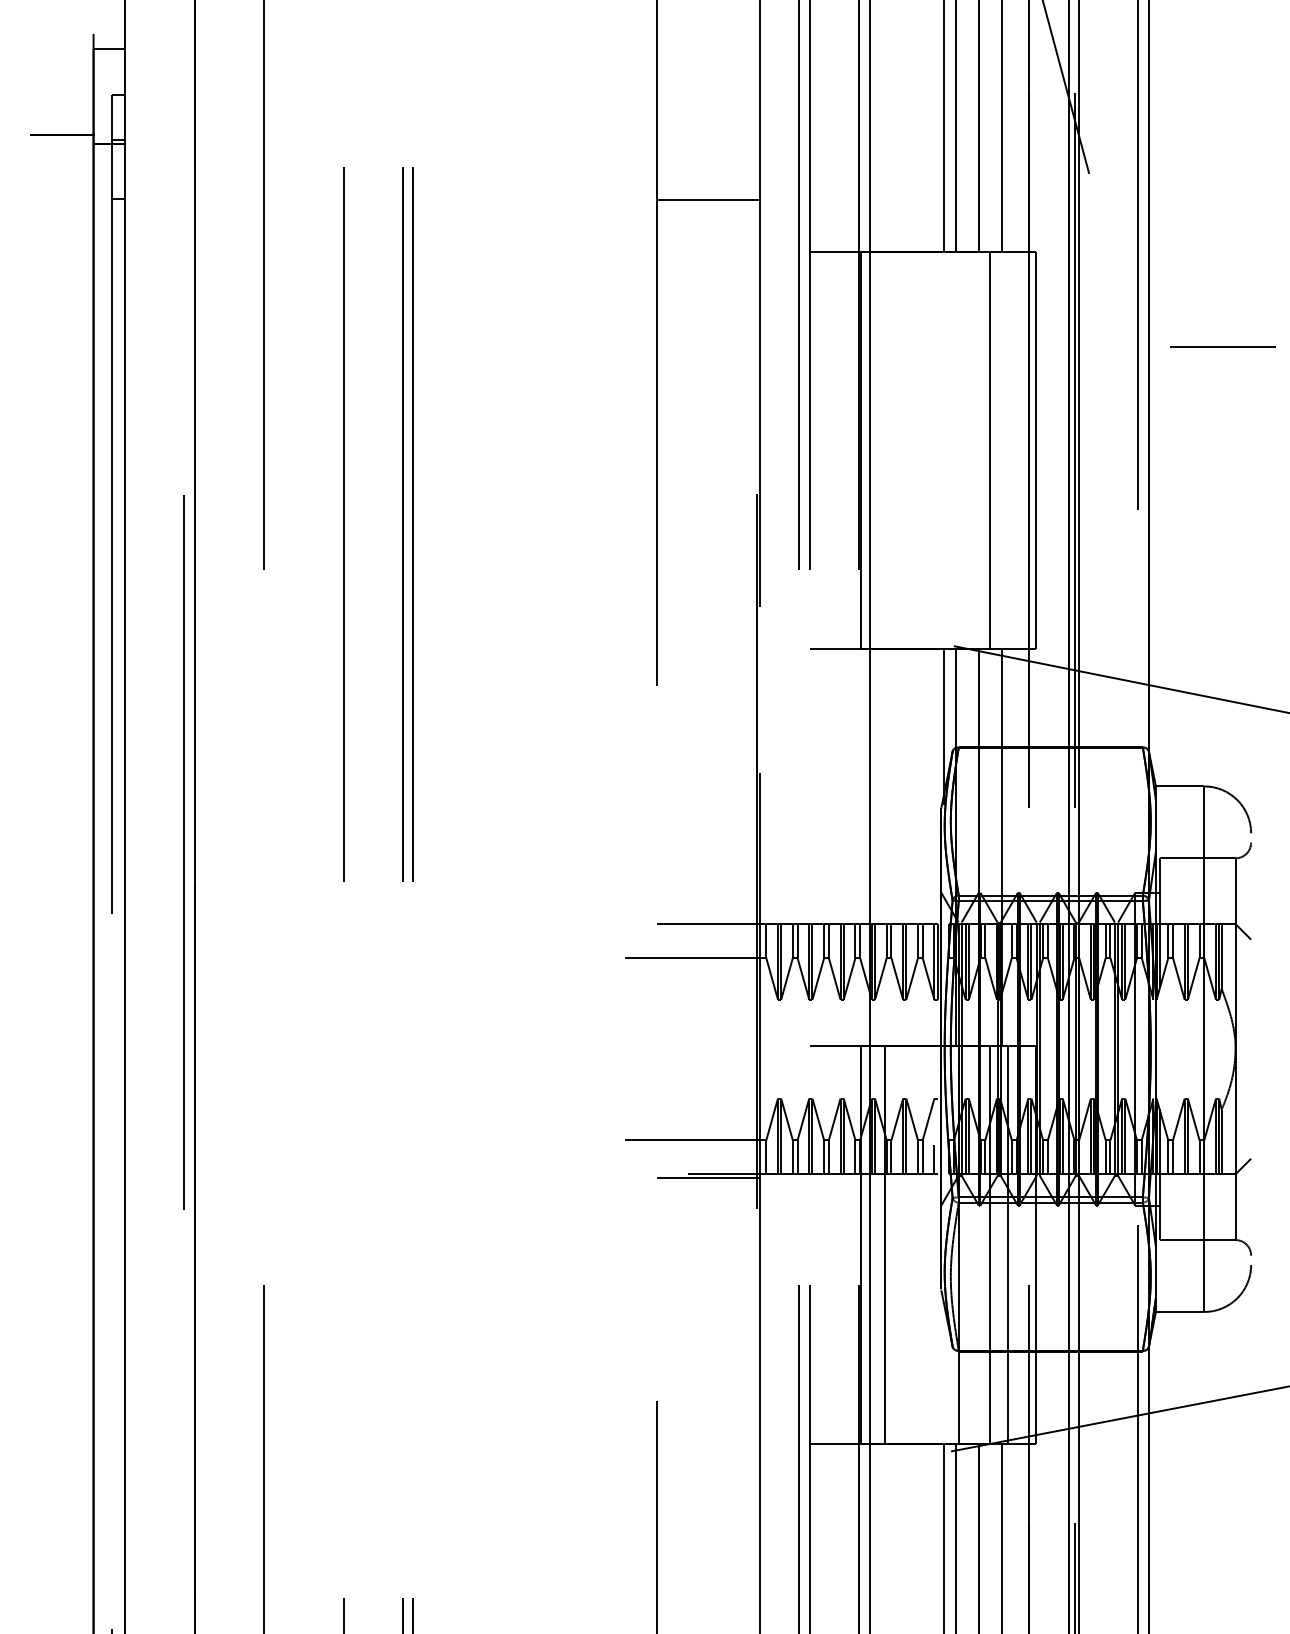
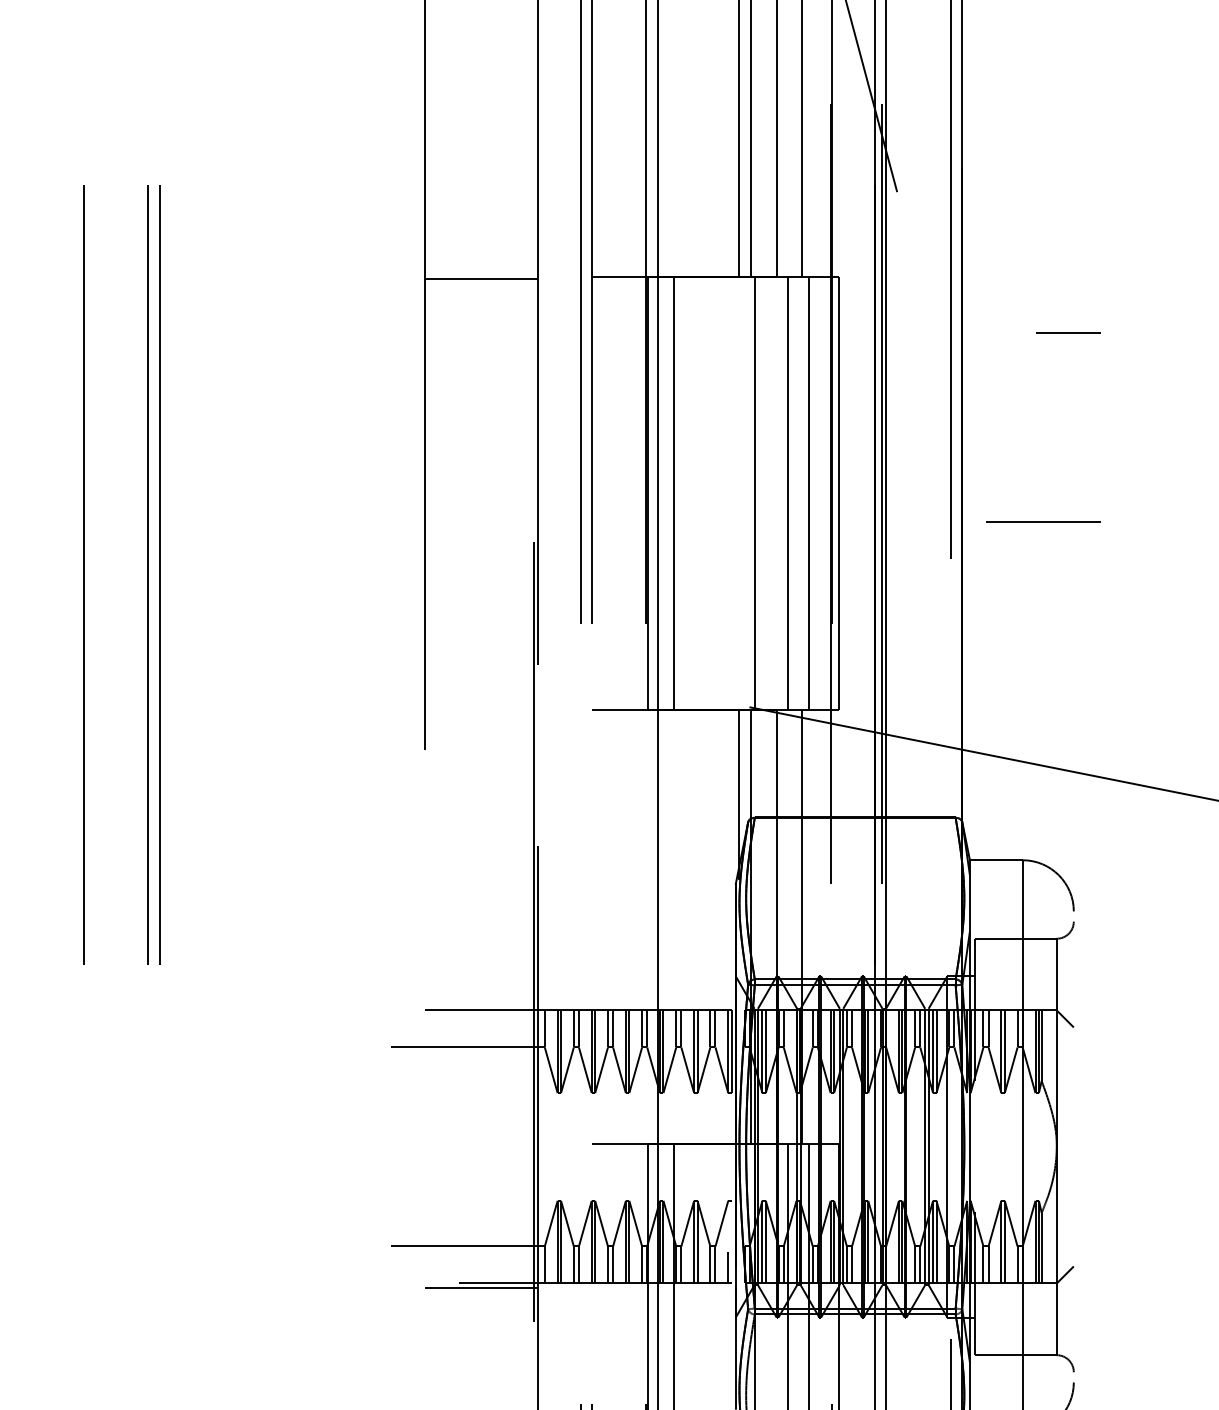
line: (707, 200) -> (480, 278), moved
line: (1246, 302) -> (1068, 332), added
line: (1222, 346) -> (1042, 522), moved
line: (885, 450) -> (674, 493), added
line: (958, 450) -> (754, 493), added
line: (1008, 450) -> (809, 493), added

